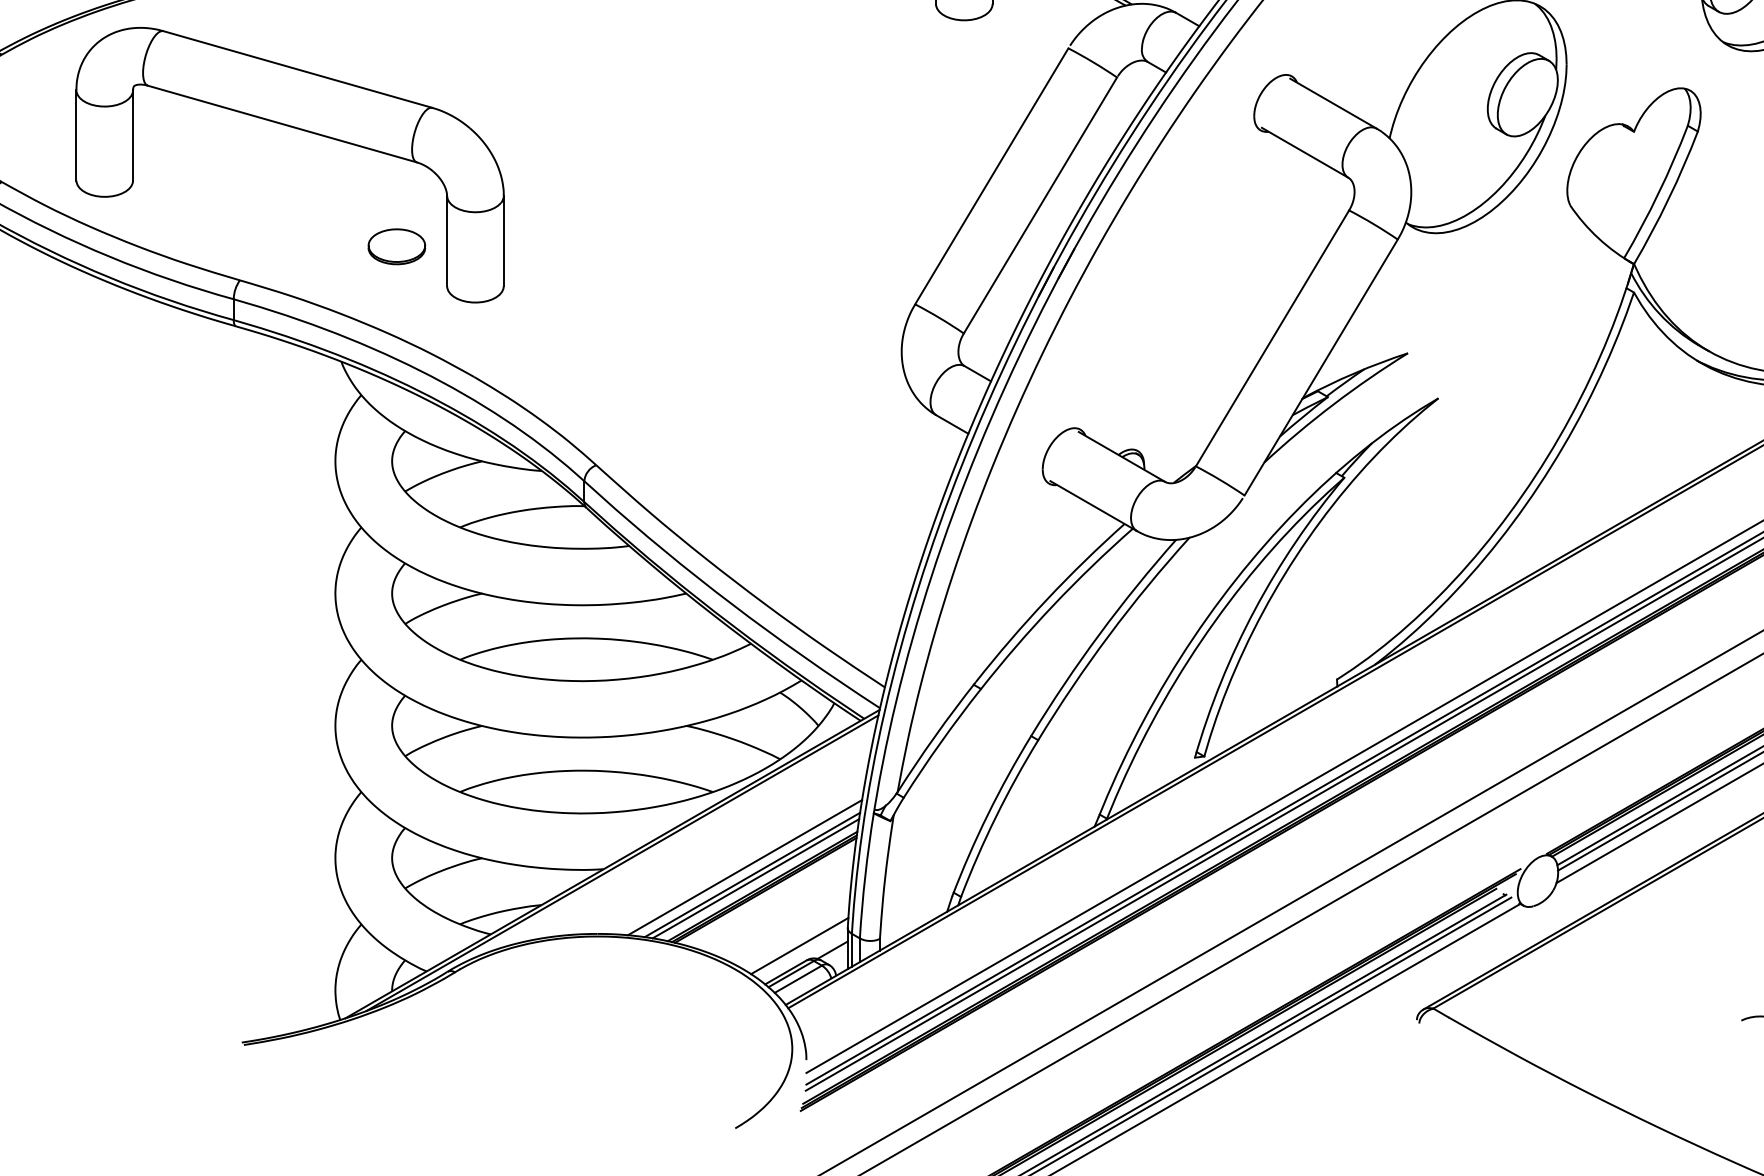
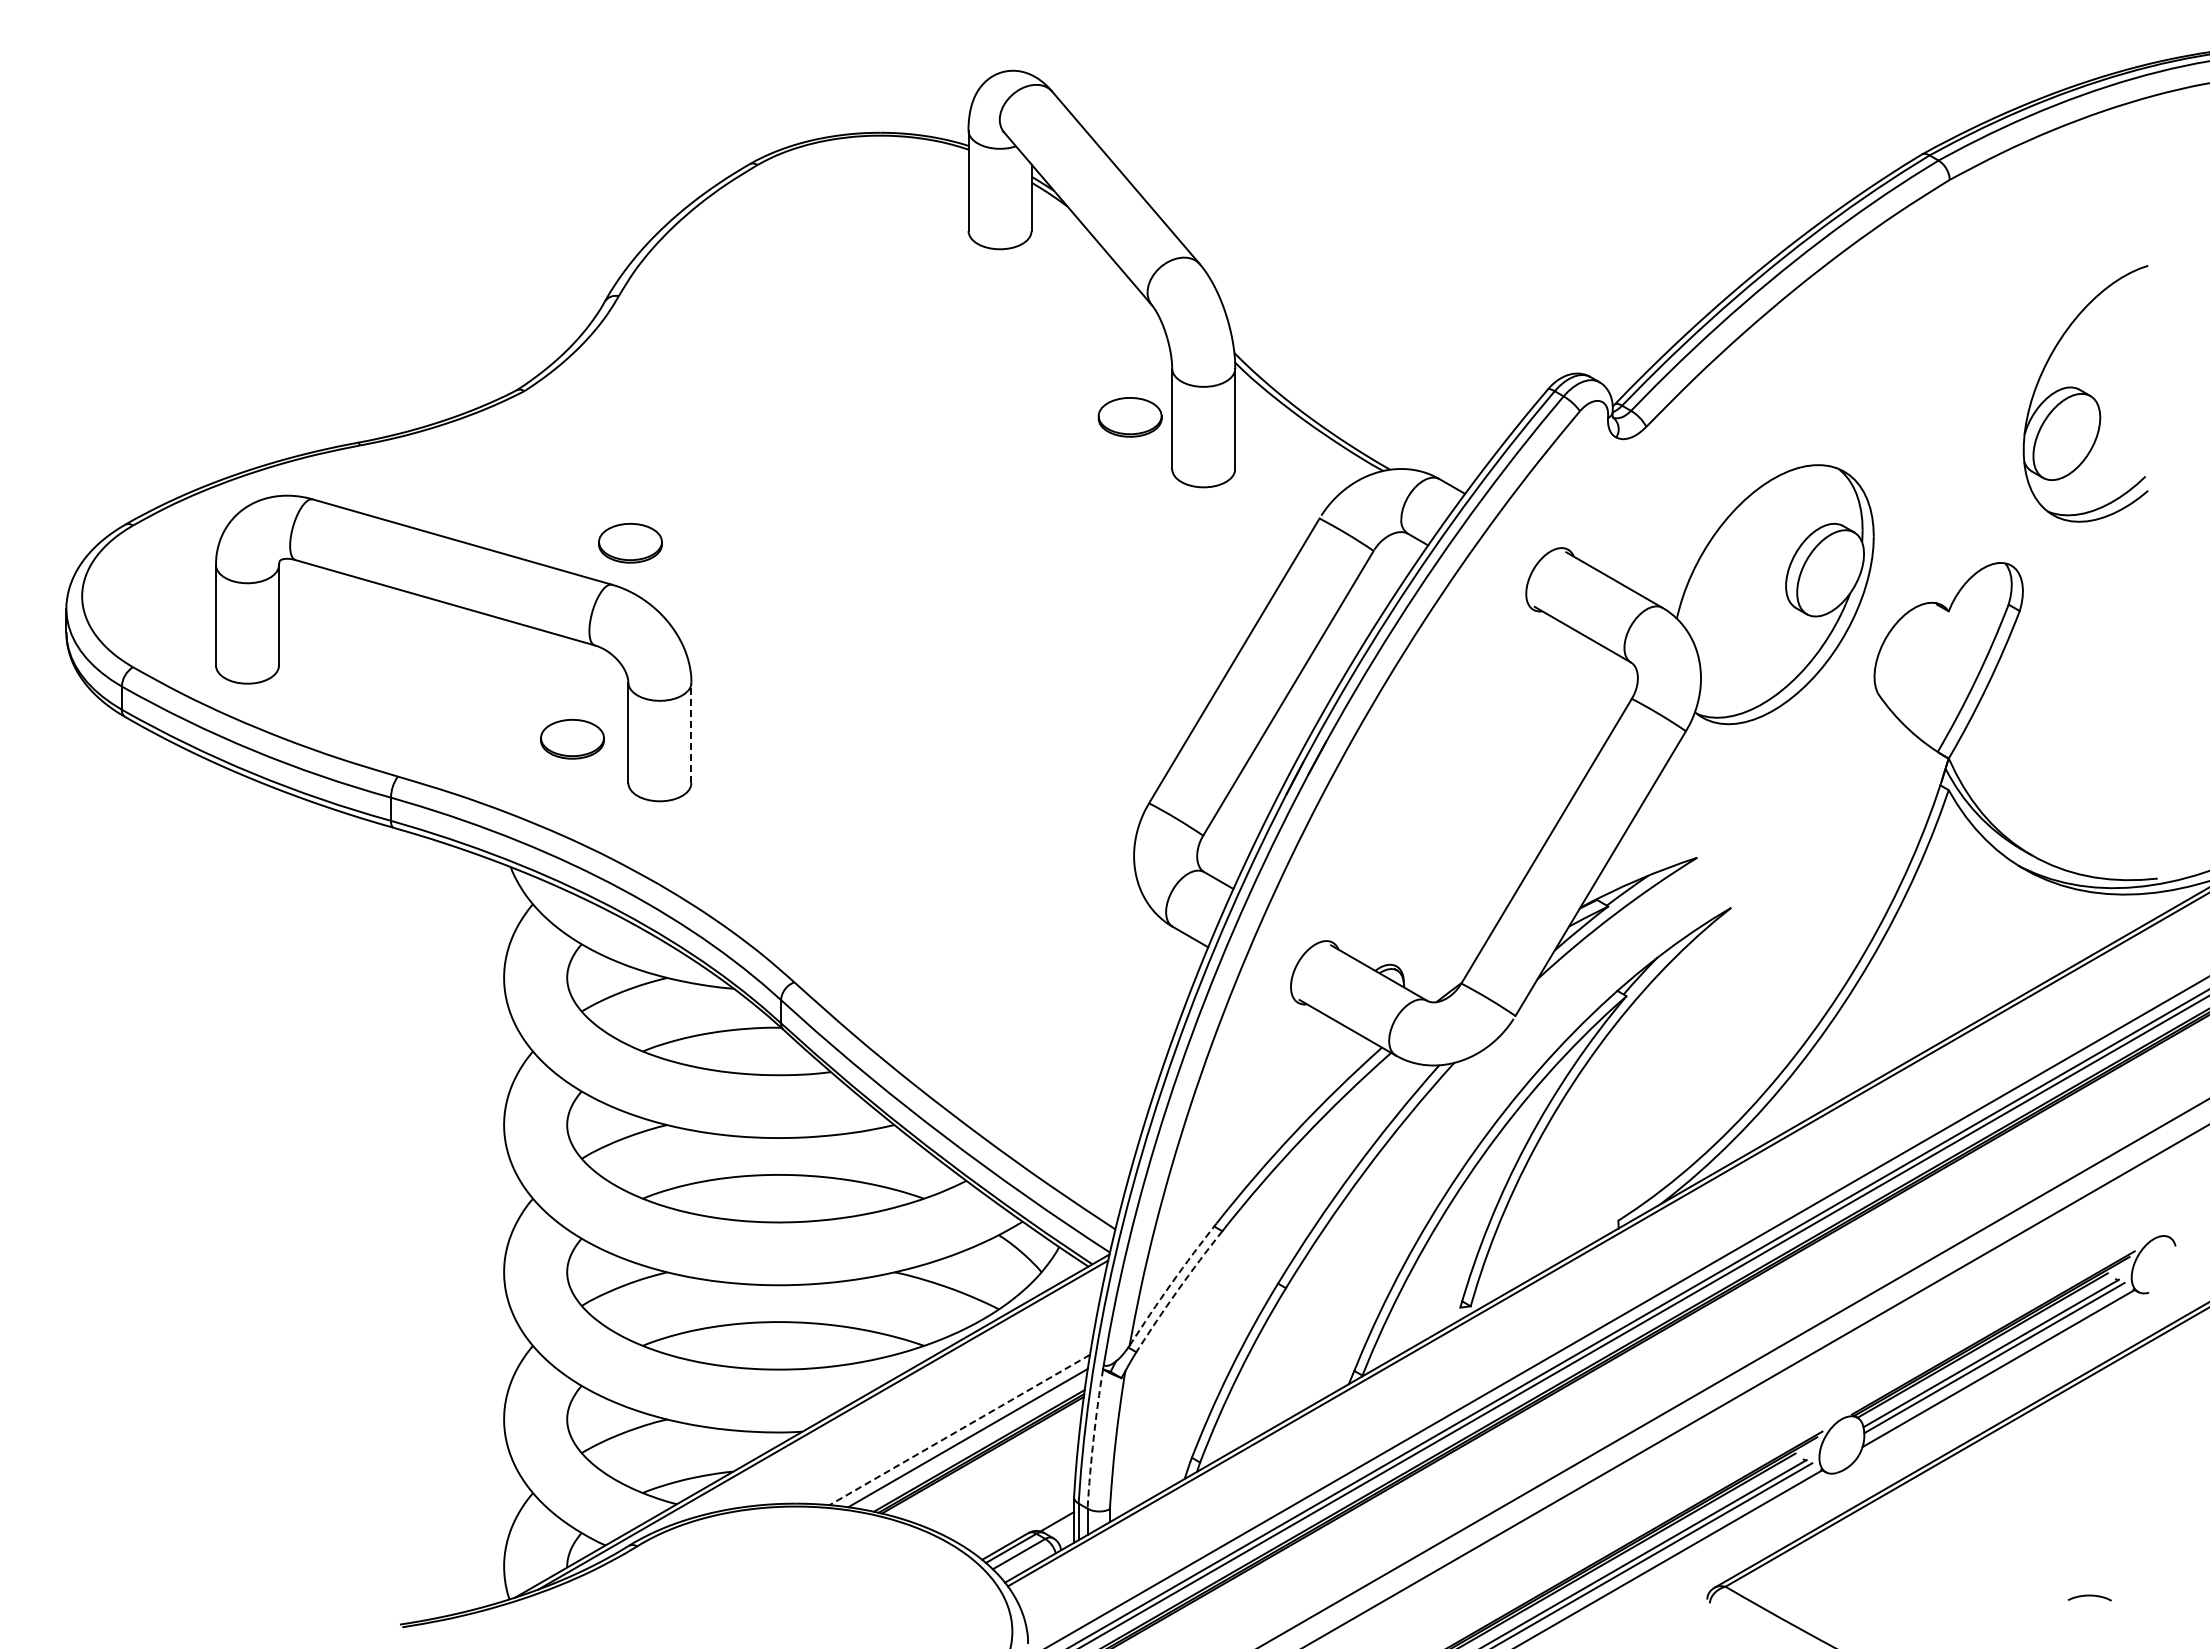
part: (449, 69) -> (630, 542), added
line: (503, 240) -> (691, 732), solid -> dashed
arc: (935, 736) -> (1171, 1283), solid -> dashed
arc: (940, 742) -> (1177, 1290), solid -> dashed
line: (744, 868) -> (959, 1430), solid -> dashed
arc: (865, 875) -> (1093, 1438), solid -> dashed
line: (755, 878) -> (971, 1441), removed
line: (799, 945) -> (1020, 1516), removed

